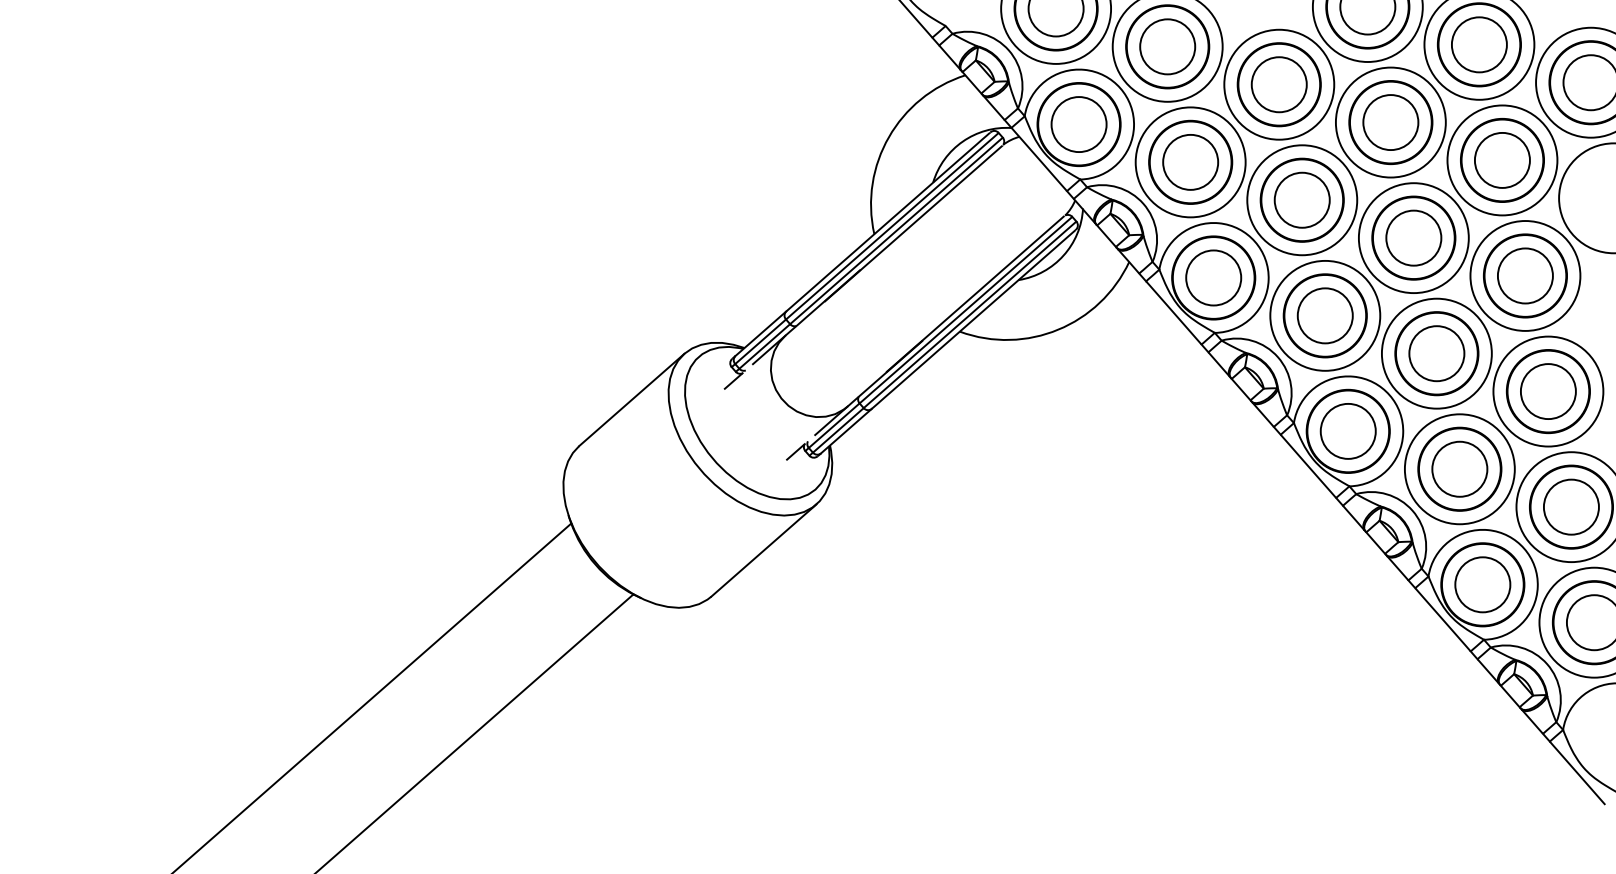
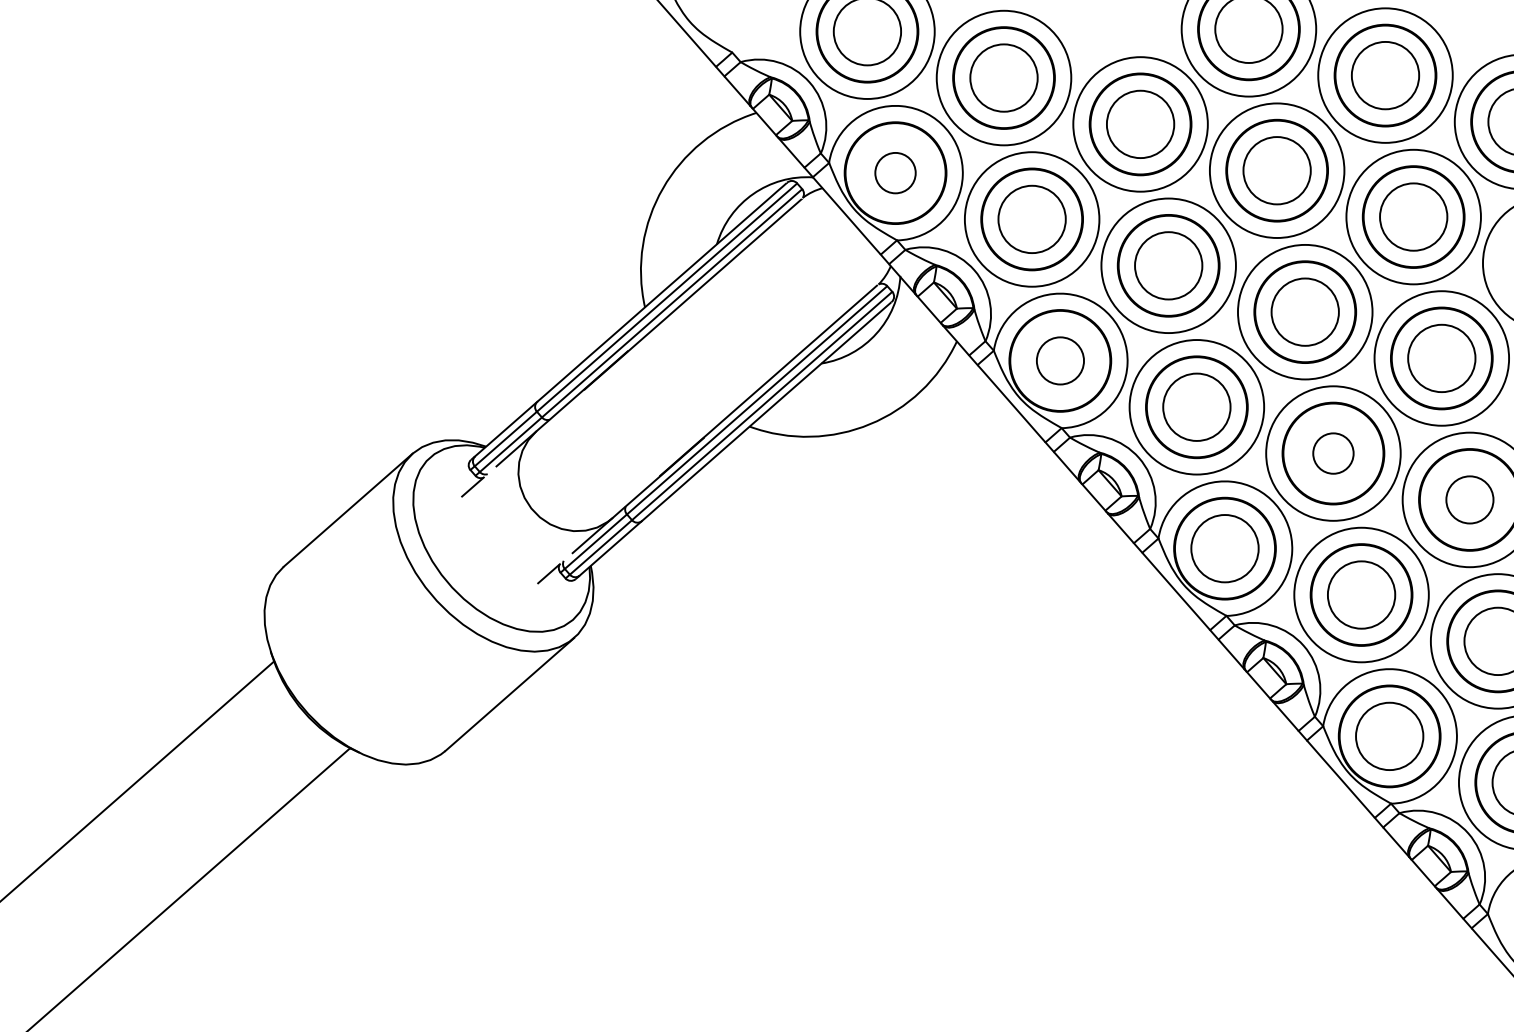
circle: (1078, 124) -> (894, 173), size x0.6
circle: (1213, 277) -> (1060, 360), size x0.7
circle: (1436, 353) -> (1332, 453), size x0.6
circle: (1547, 391) -> (1468, 499), size x0.7

